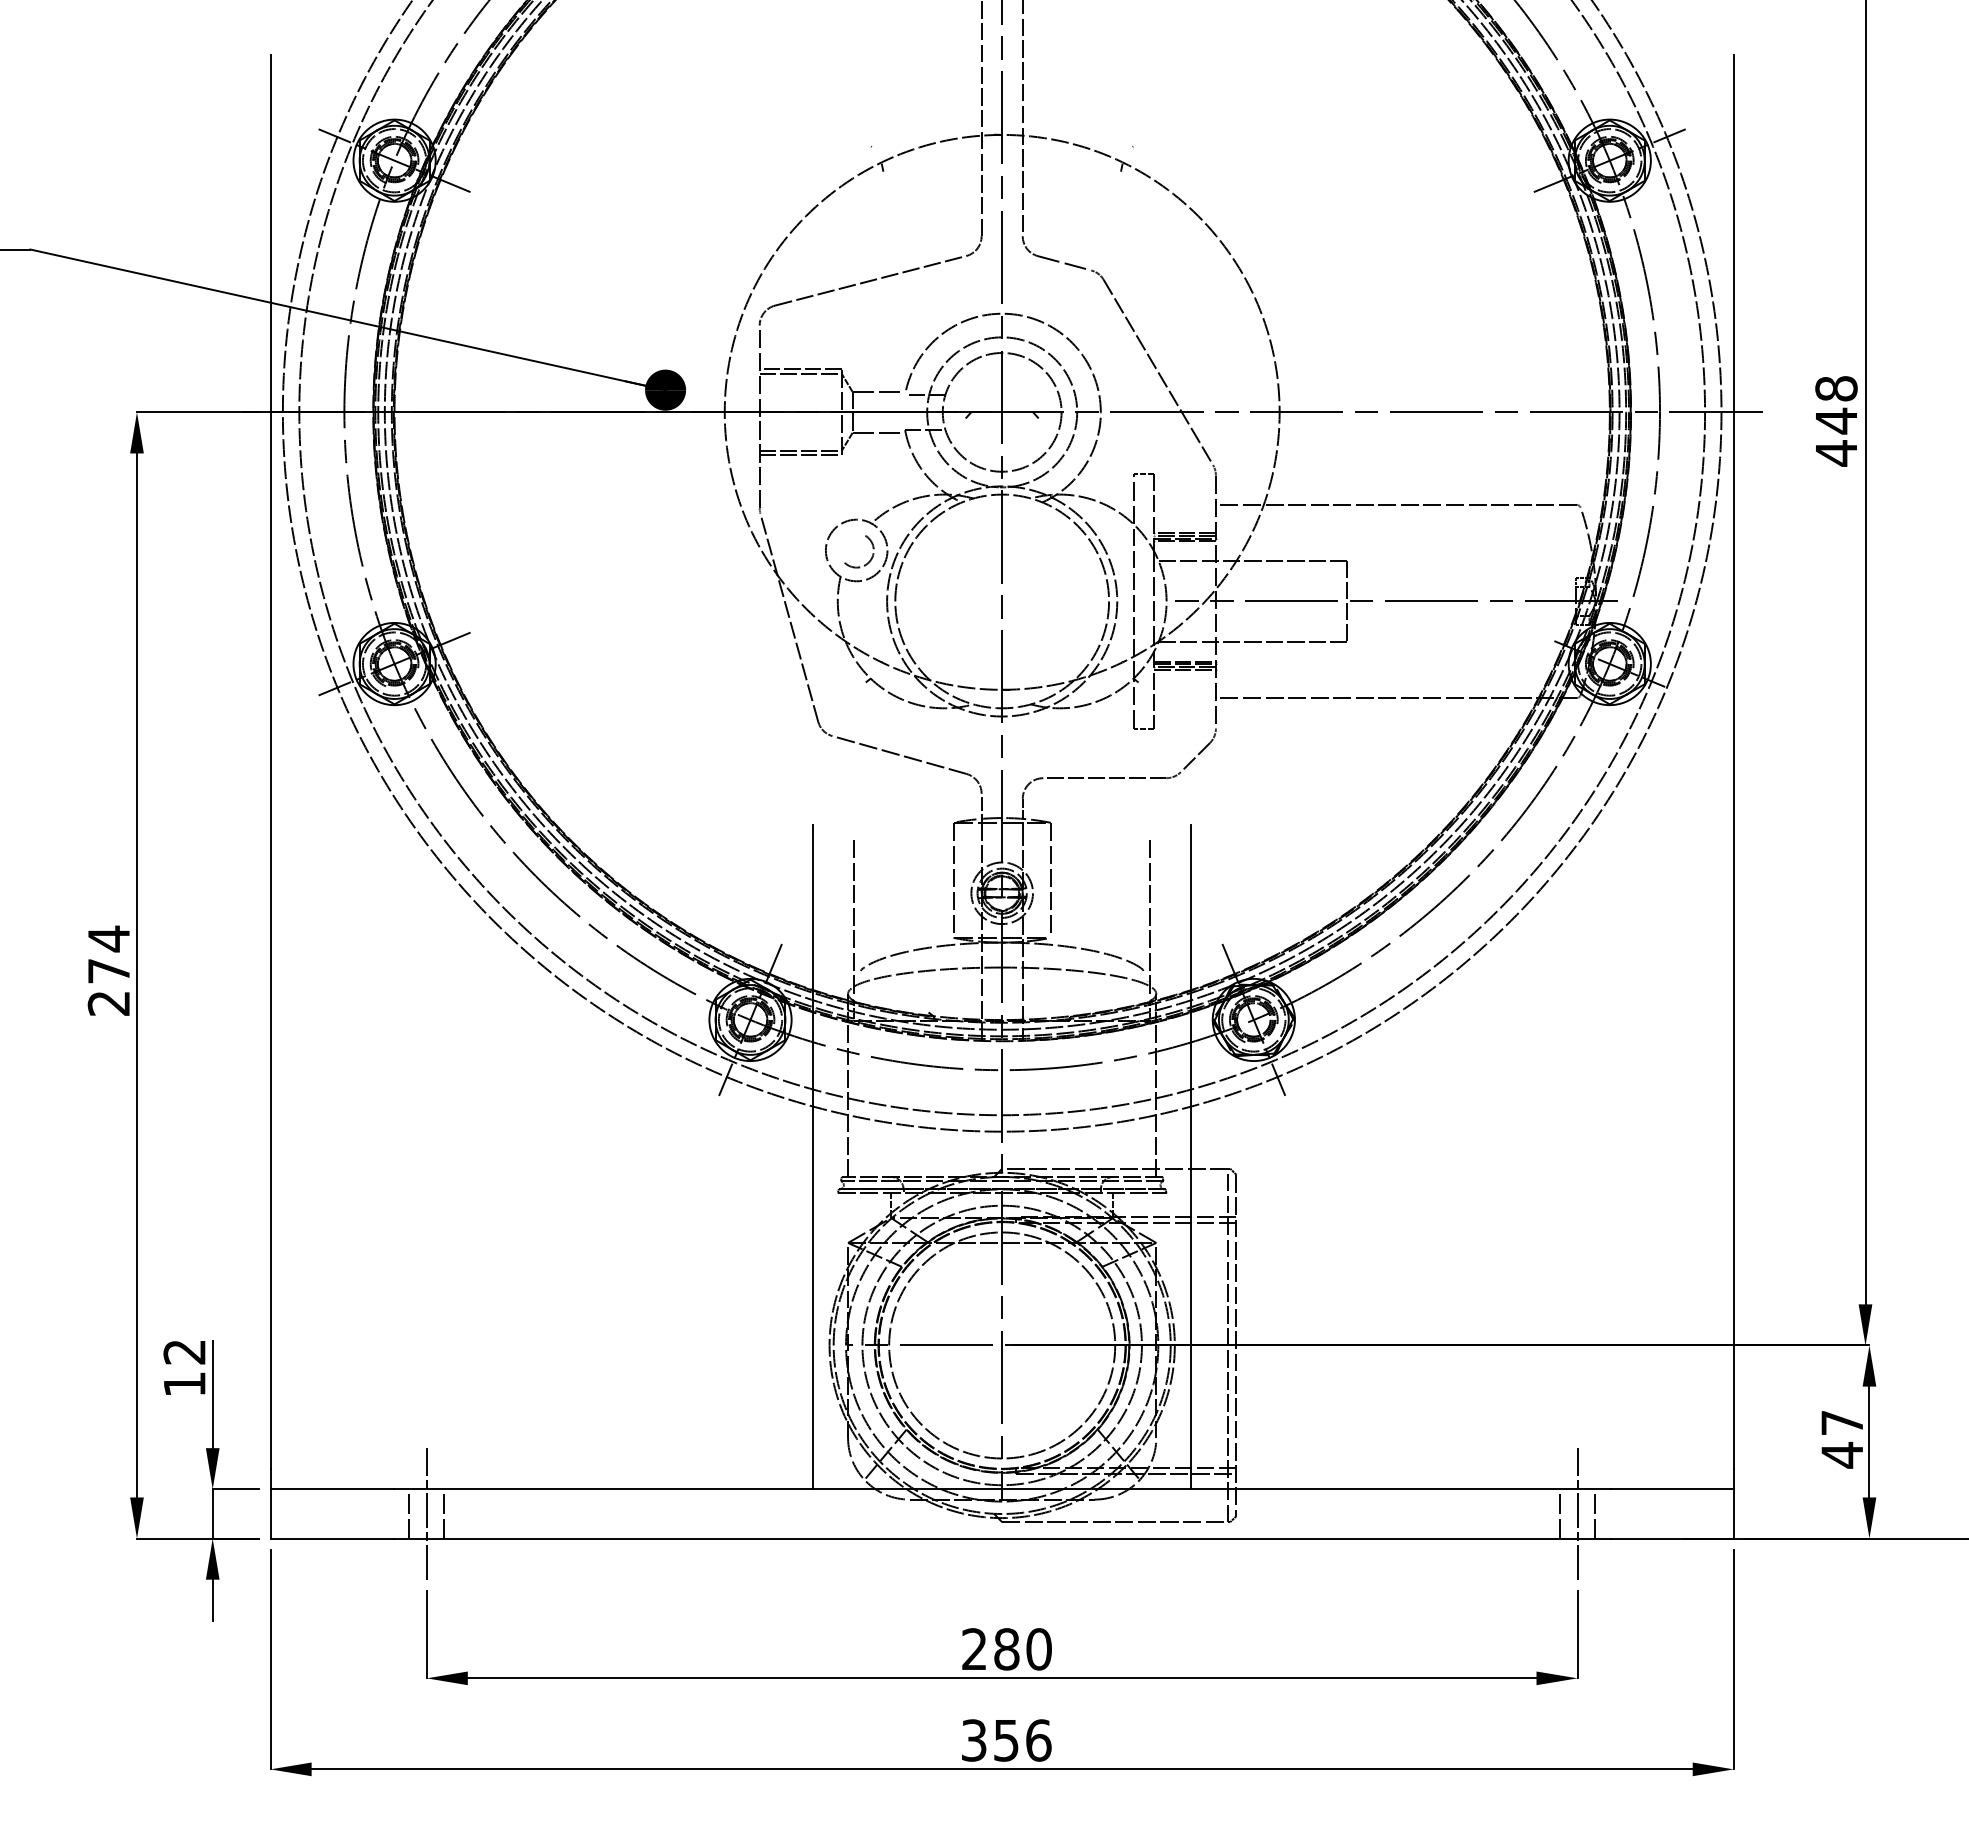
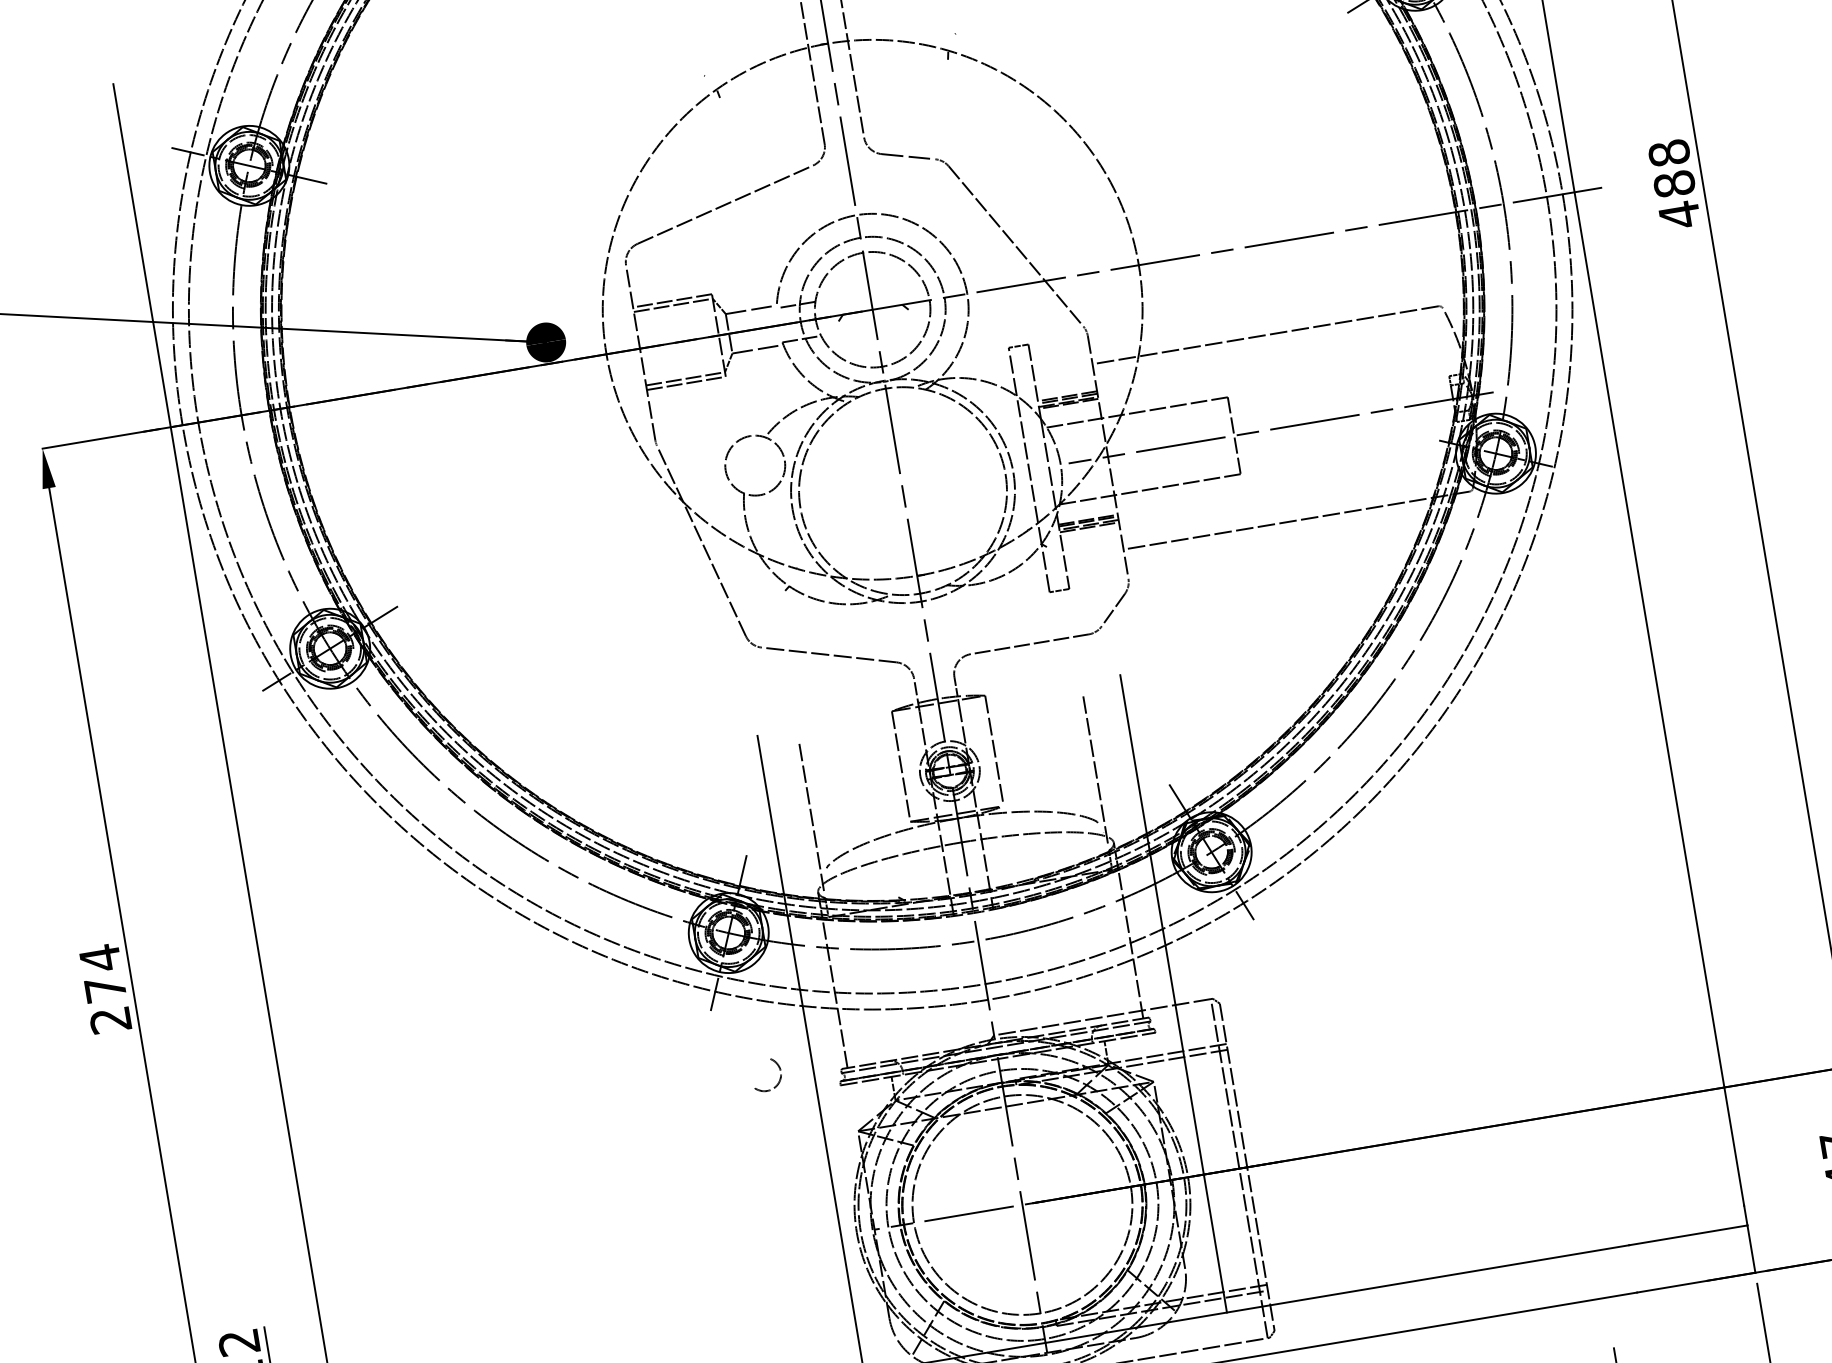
text: (1836, 420) -> (1674, 183), 448 -> 488
part: (871, 556) -> (779, 1077), moved
line: (1560, 1513) -> (1585, 1276), removed
line: (1577, 1513) -> (1601, 1273), removed
line: (1595, 1513) -> (1618, 1270), removed

